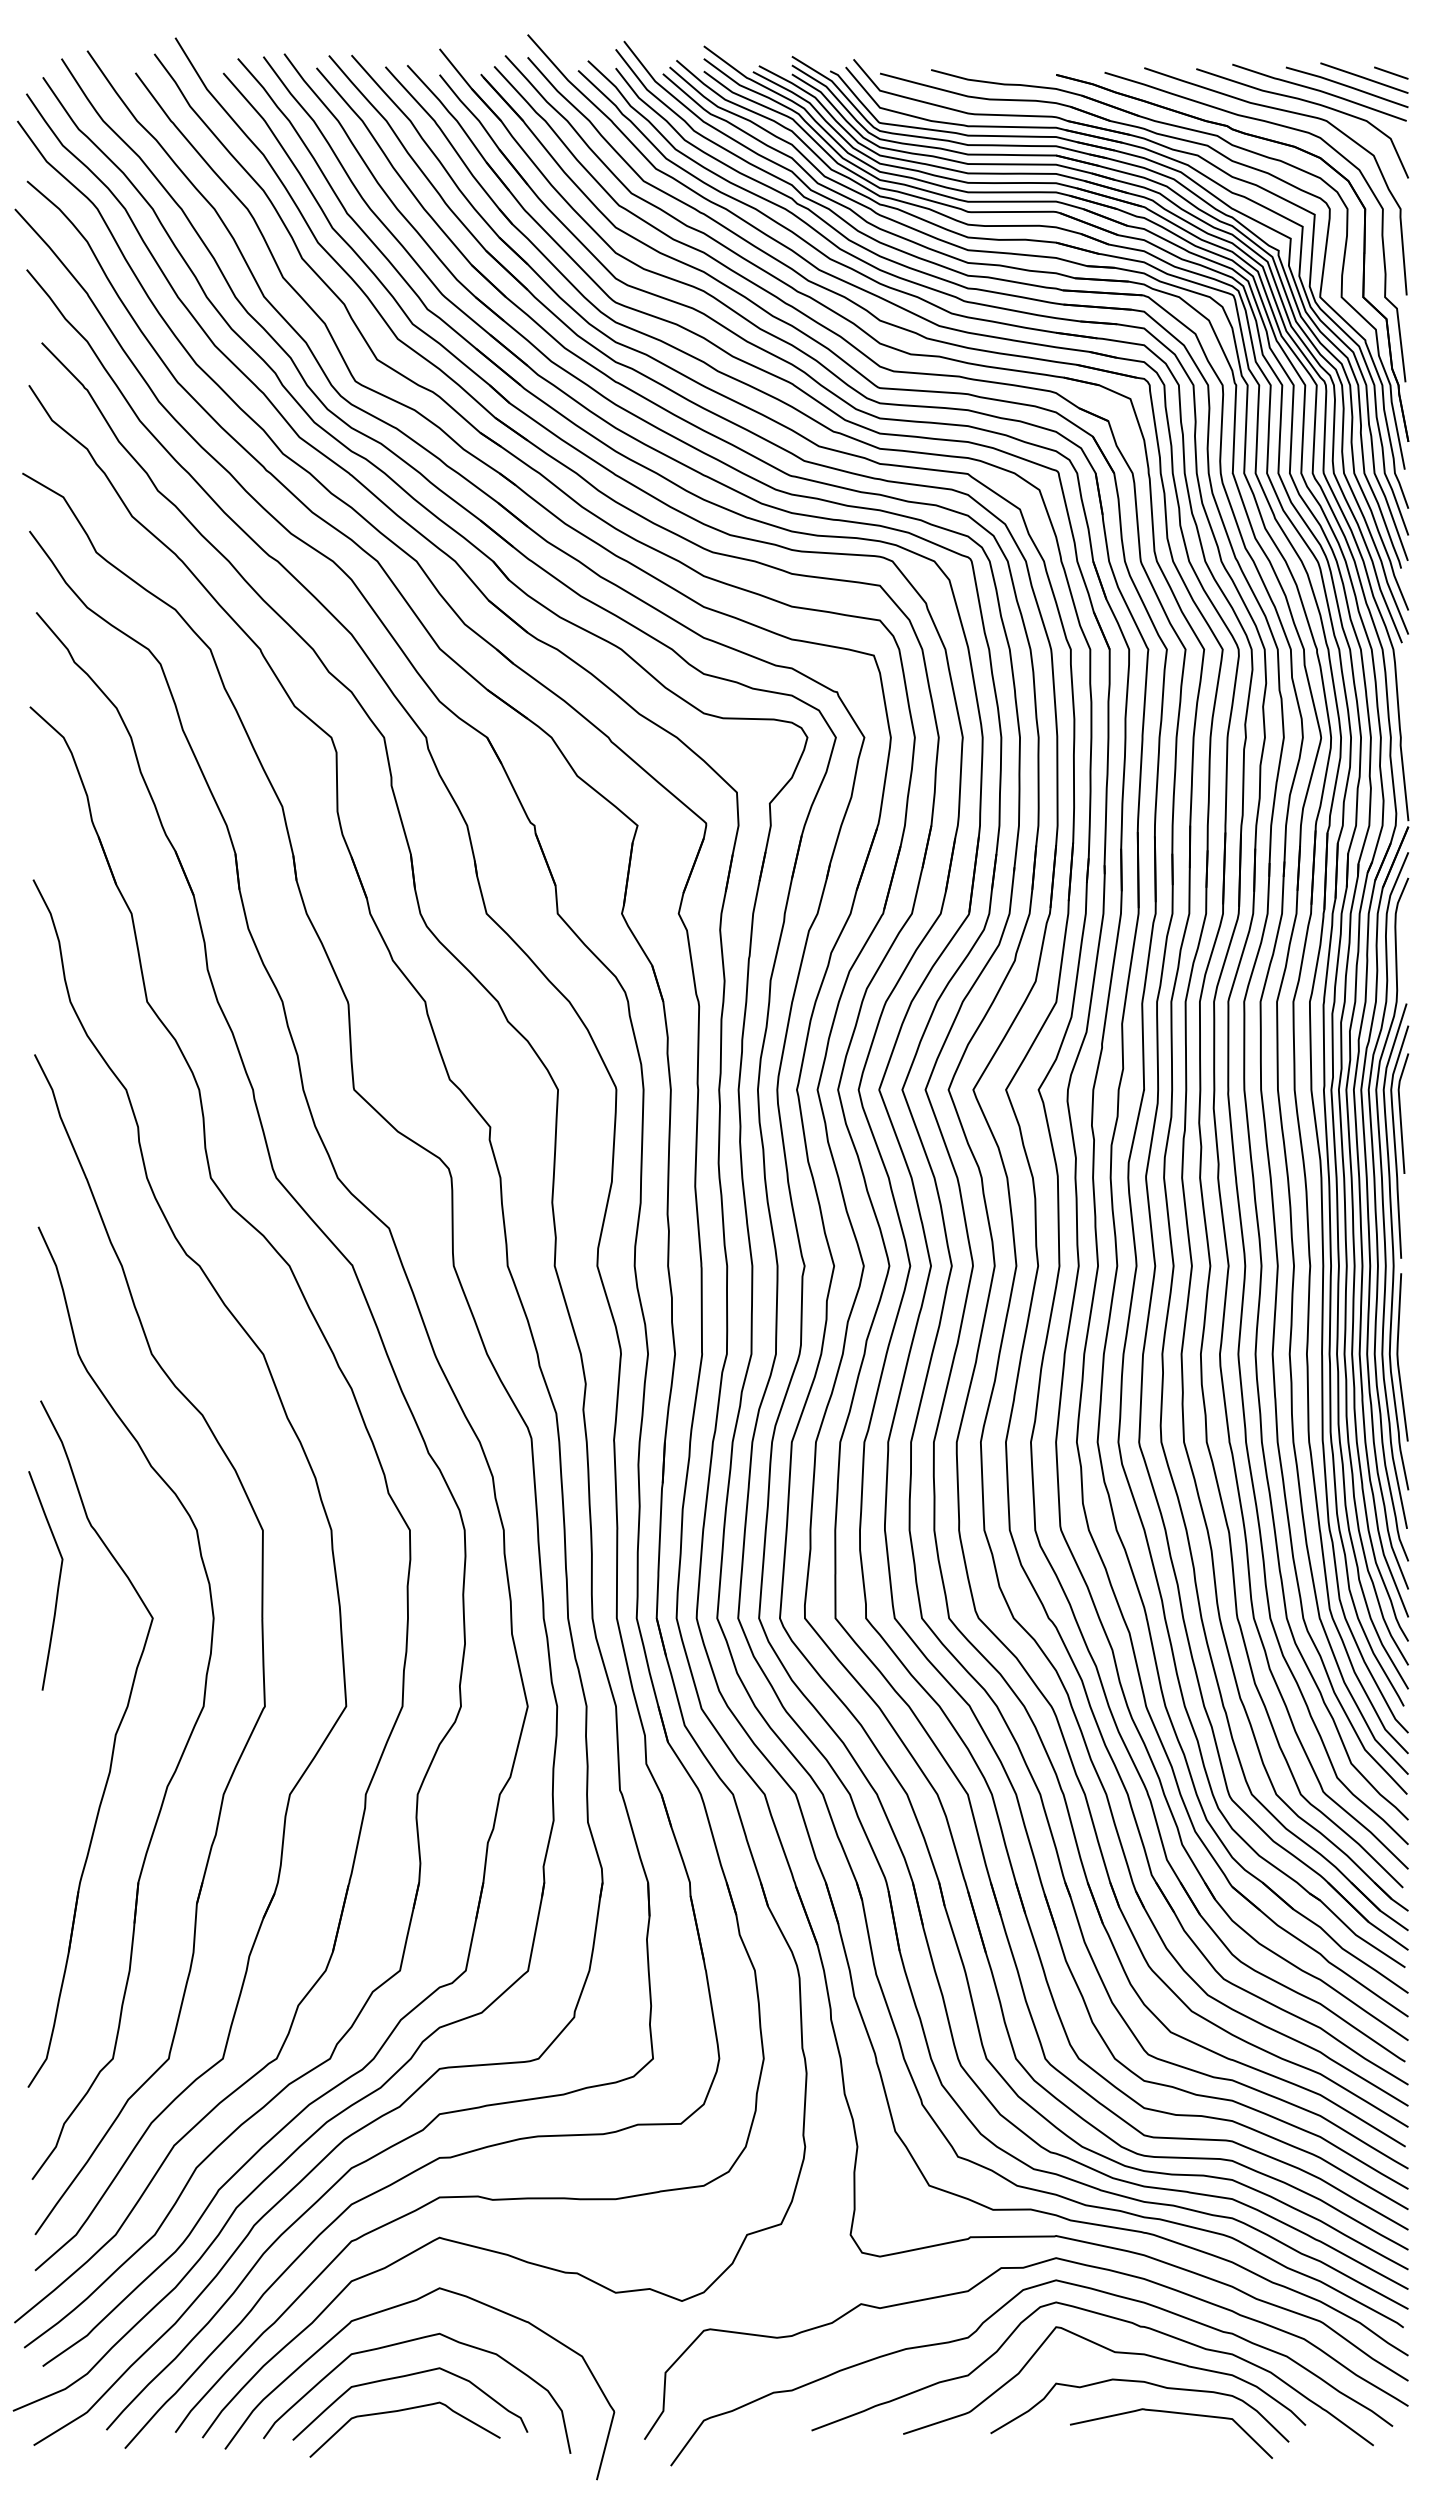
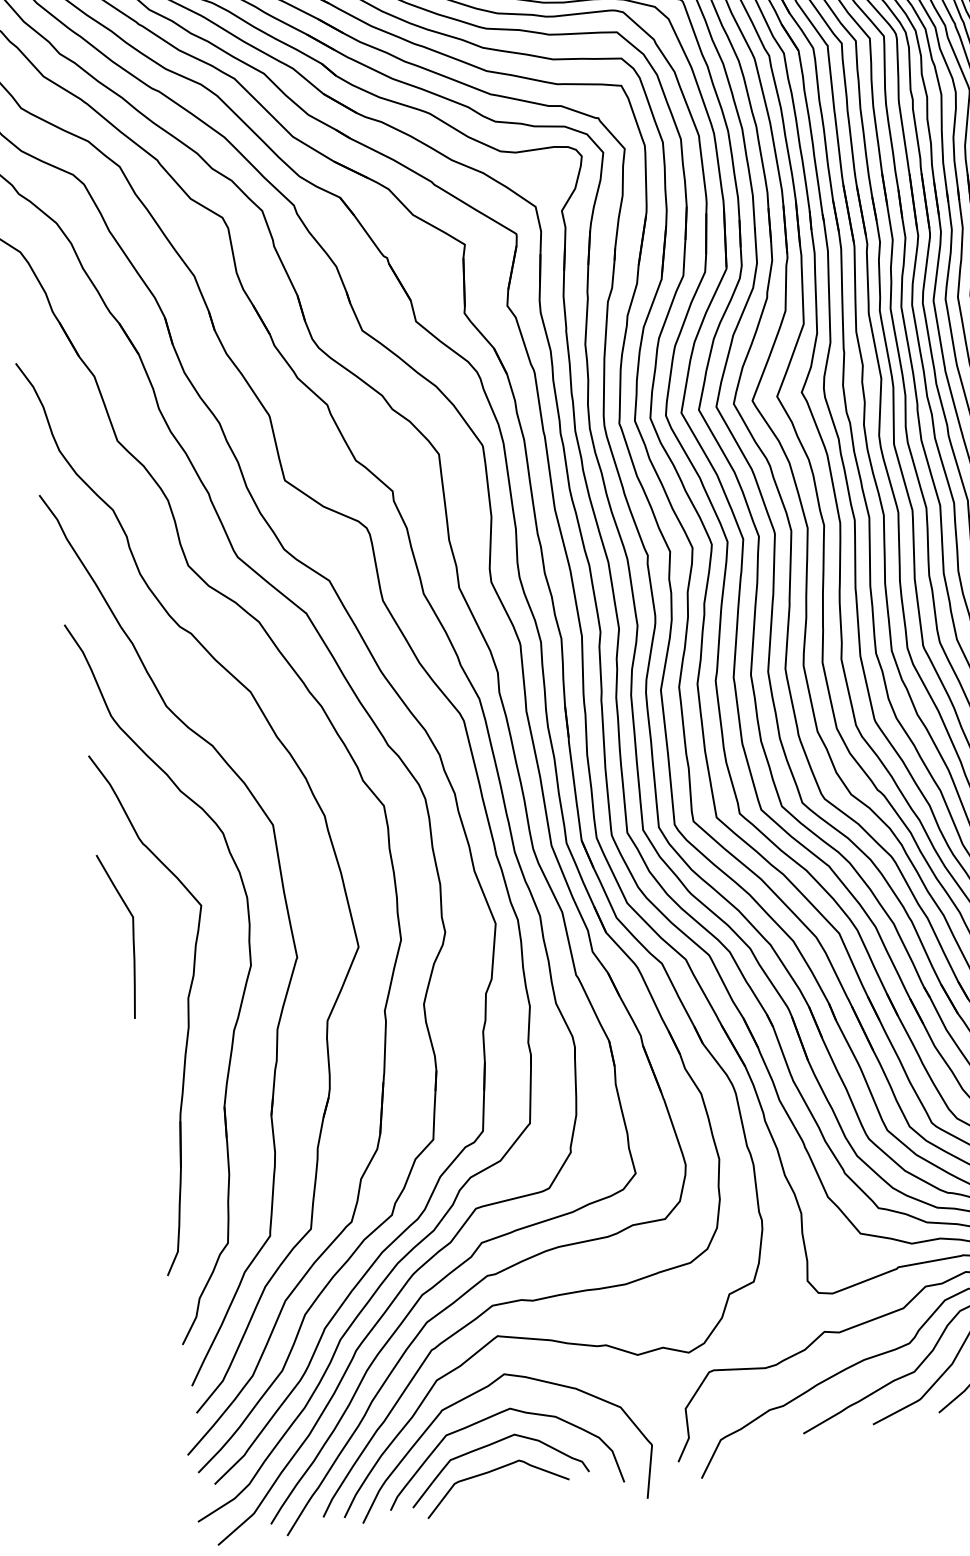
curve: (57, 1584) -> (132, 936), moved

